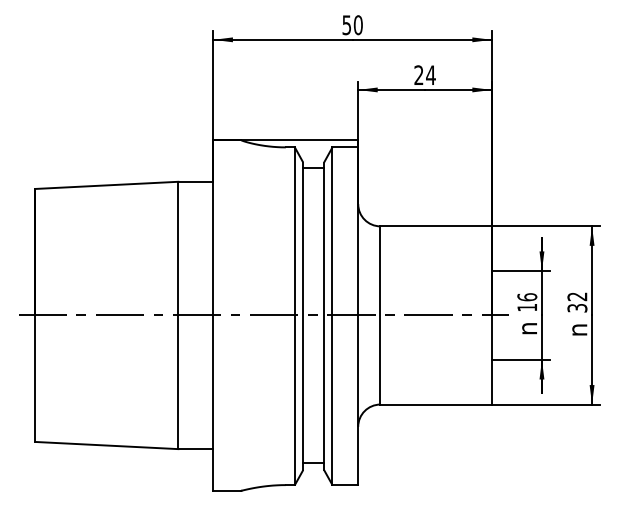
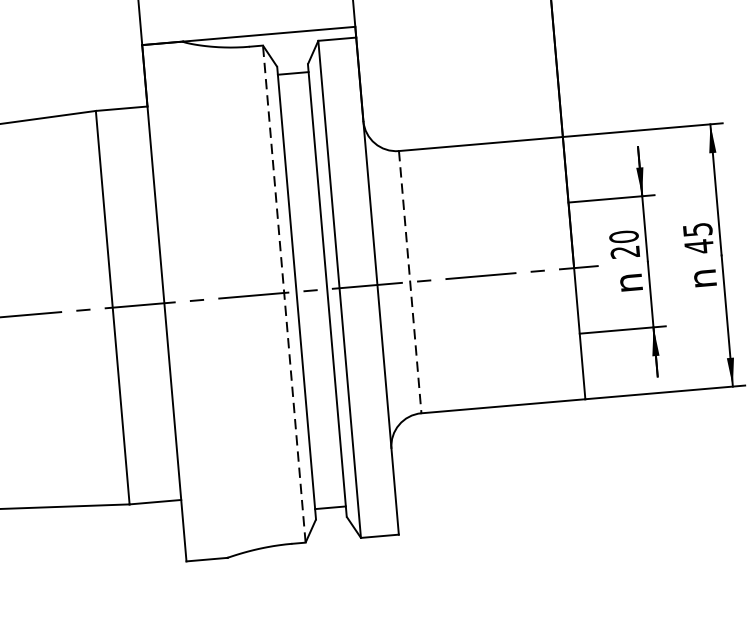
text: (526, 302) -> (623, 244), 16 -> 20
text: (577, 302) -> (698, 238), 32 -> 45
line: (380, 315) -> (410, 282), solid -> dashed
line: (294, 316) -> (283, 294), solid -> dashed

